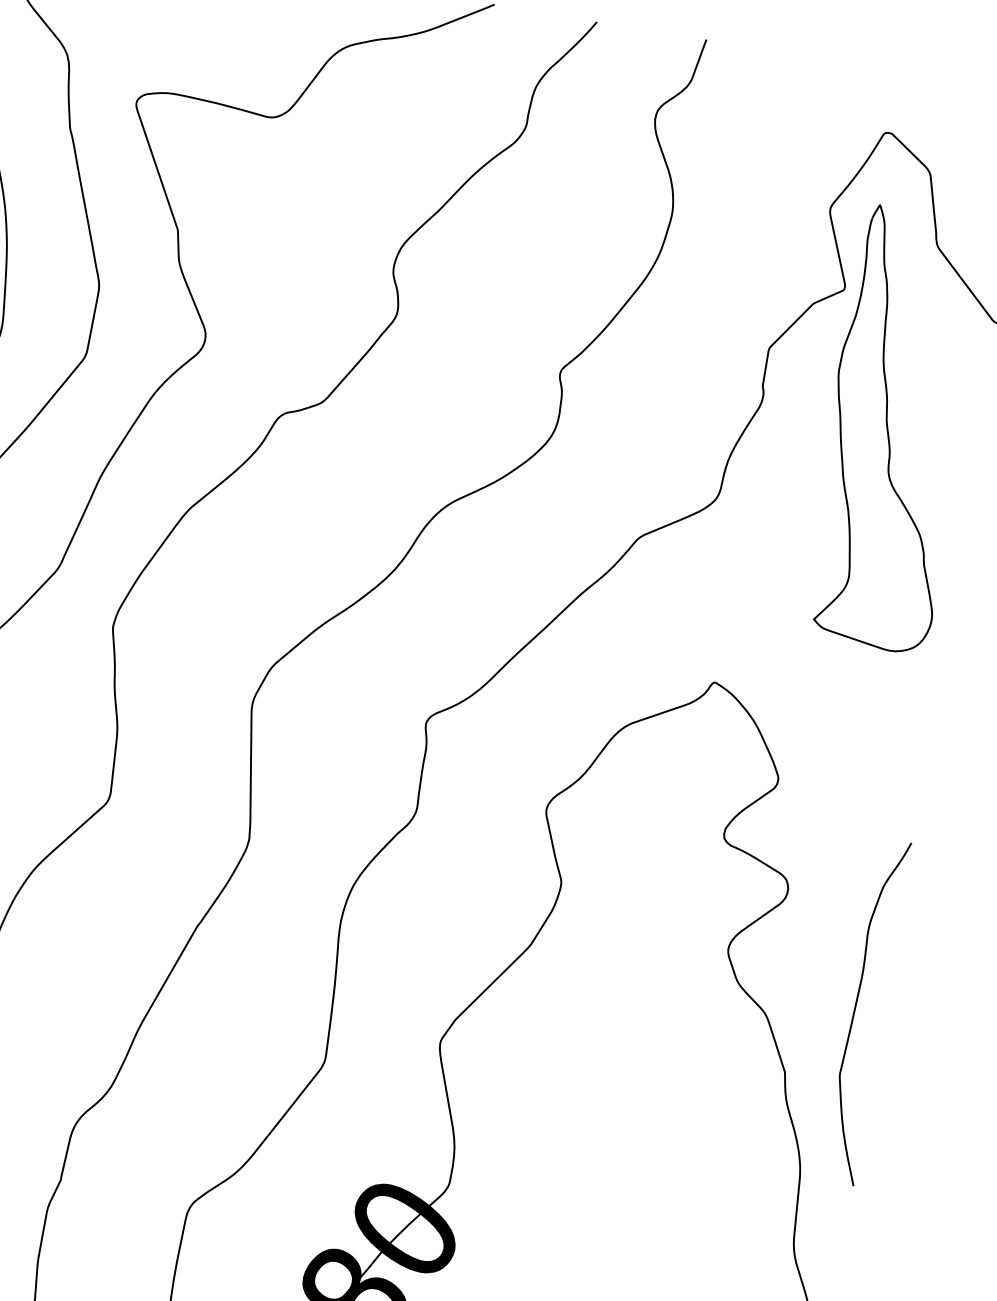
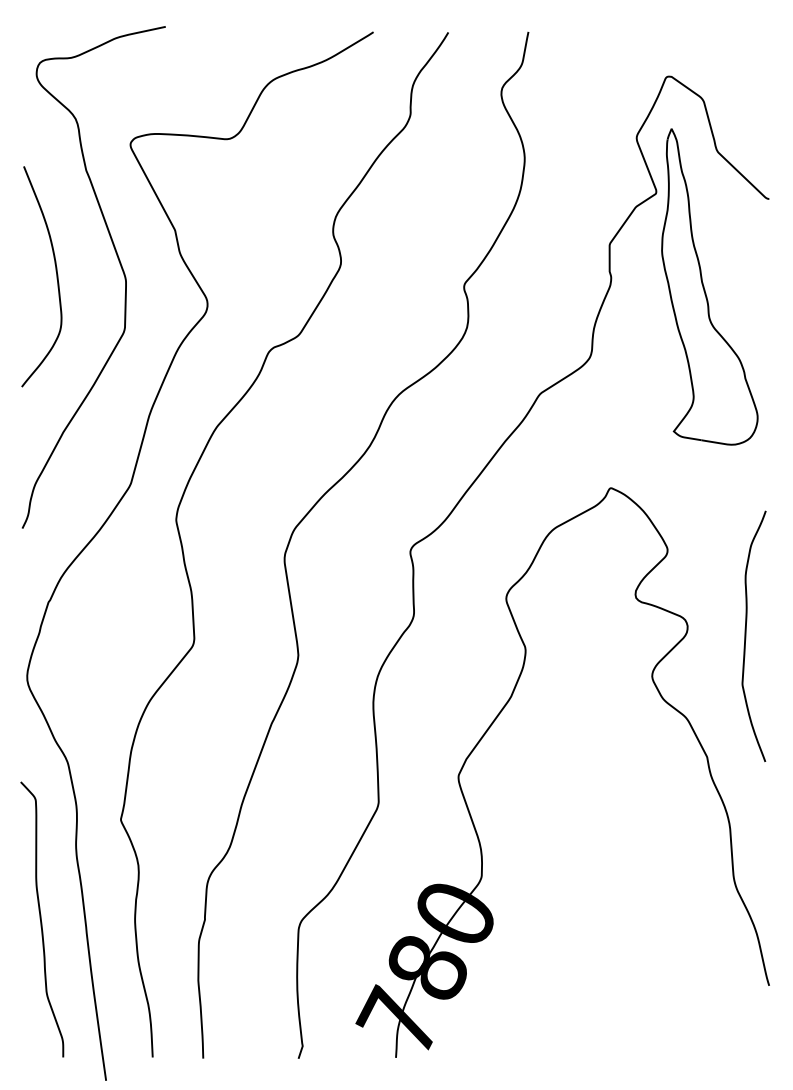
curve: (856, 1008) -> (746, 635), moved

